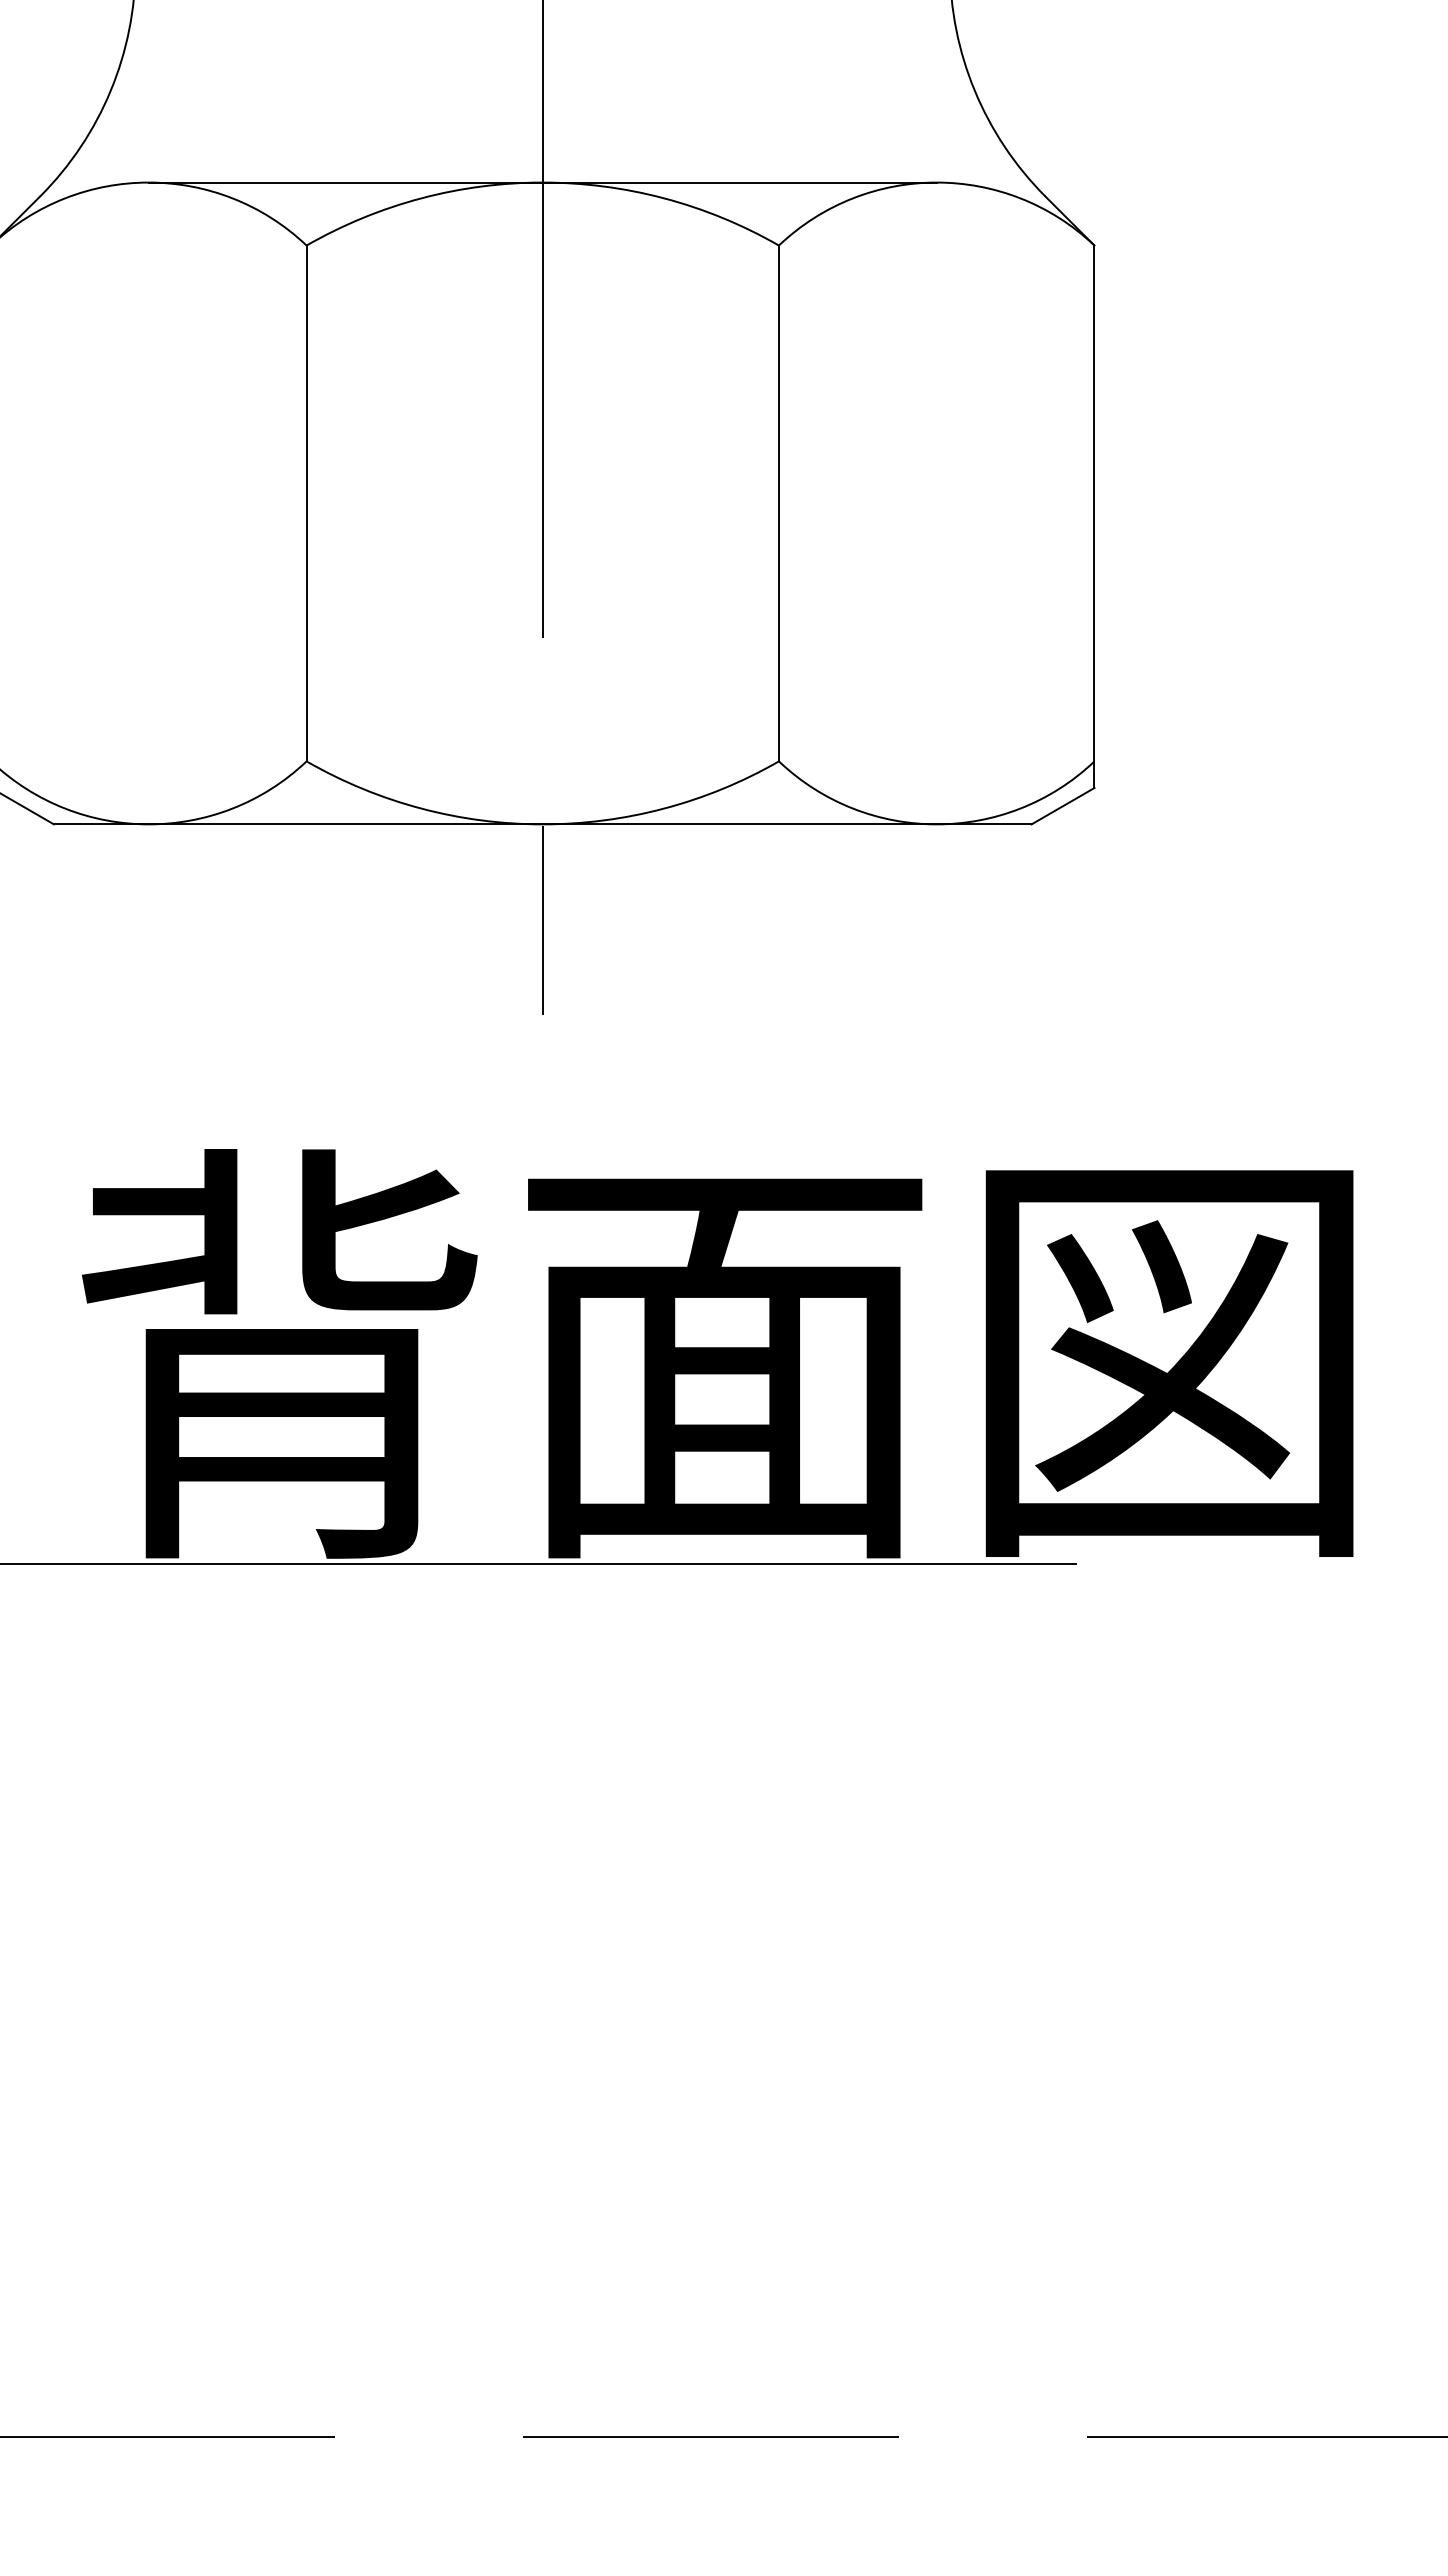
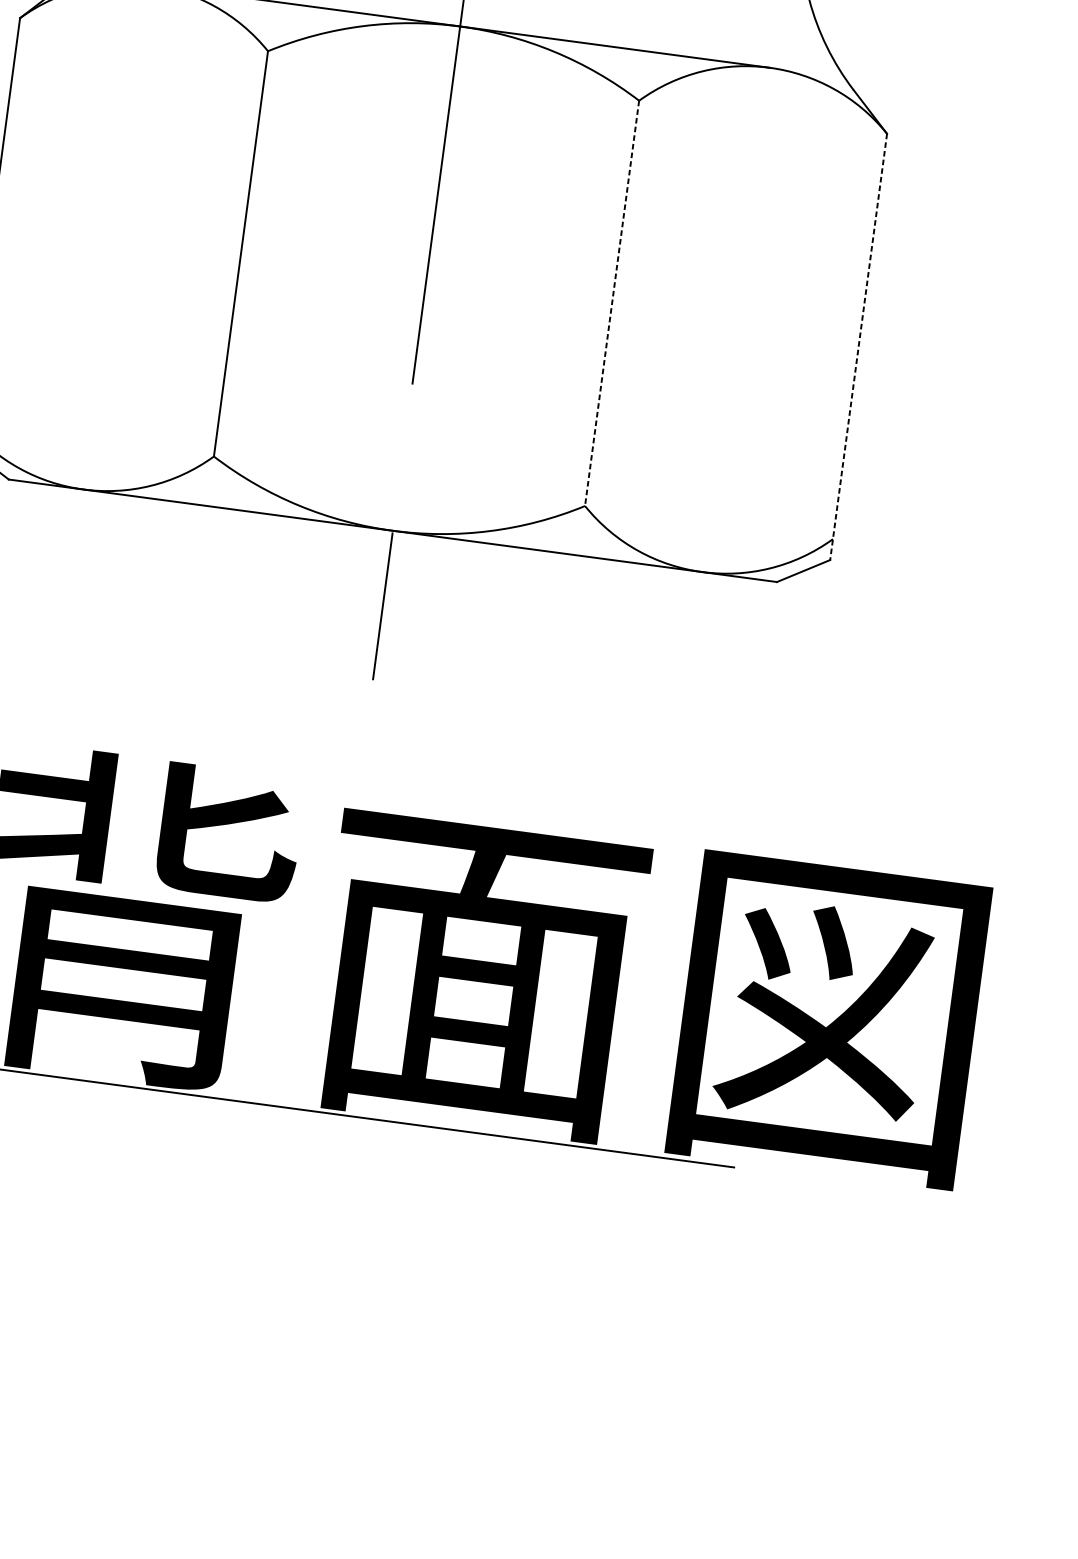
line: (778, 503) -> (611, 303), solid -> dashed
line: (1094, 517) -> (858, 347), solid -> dashed

